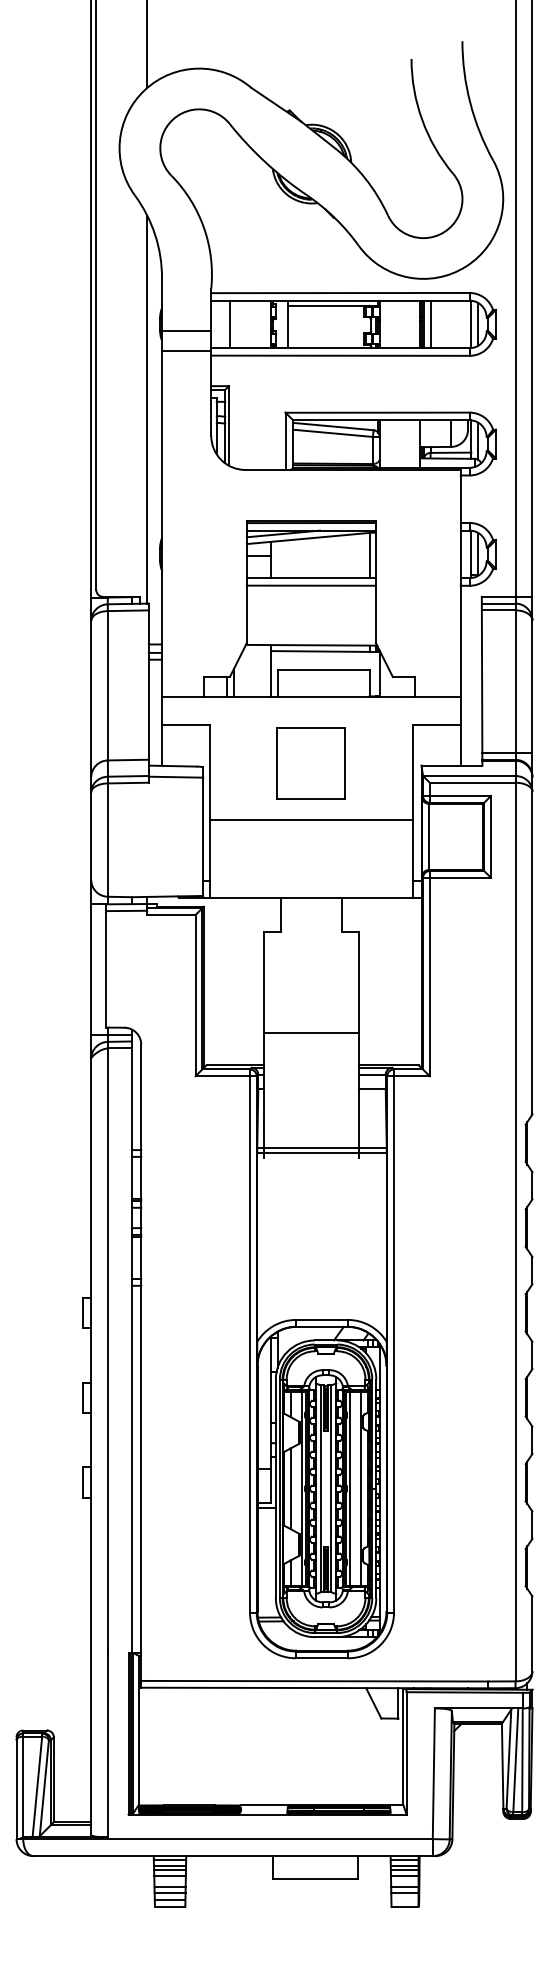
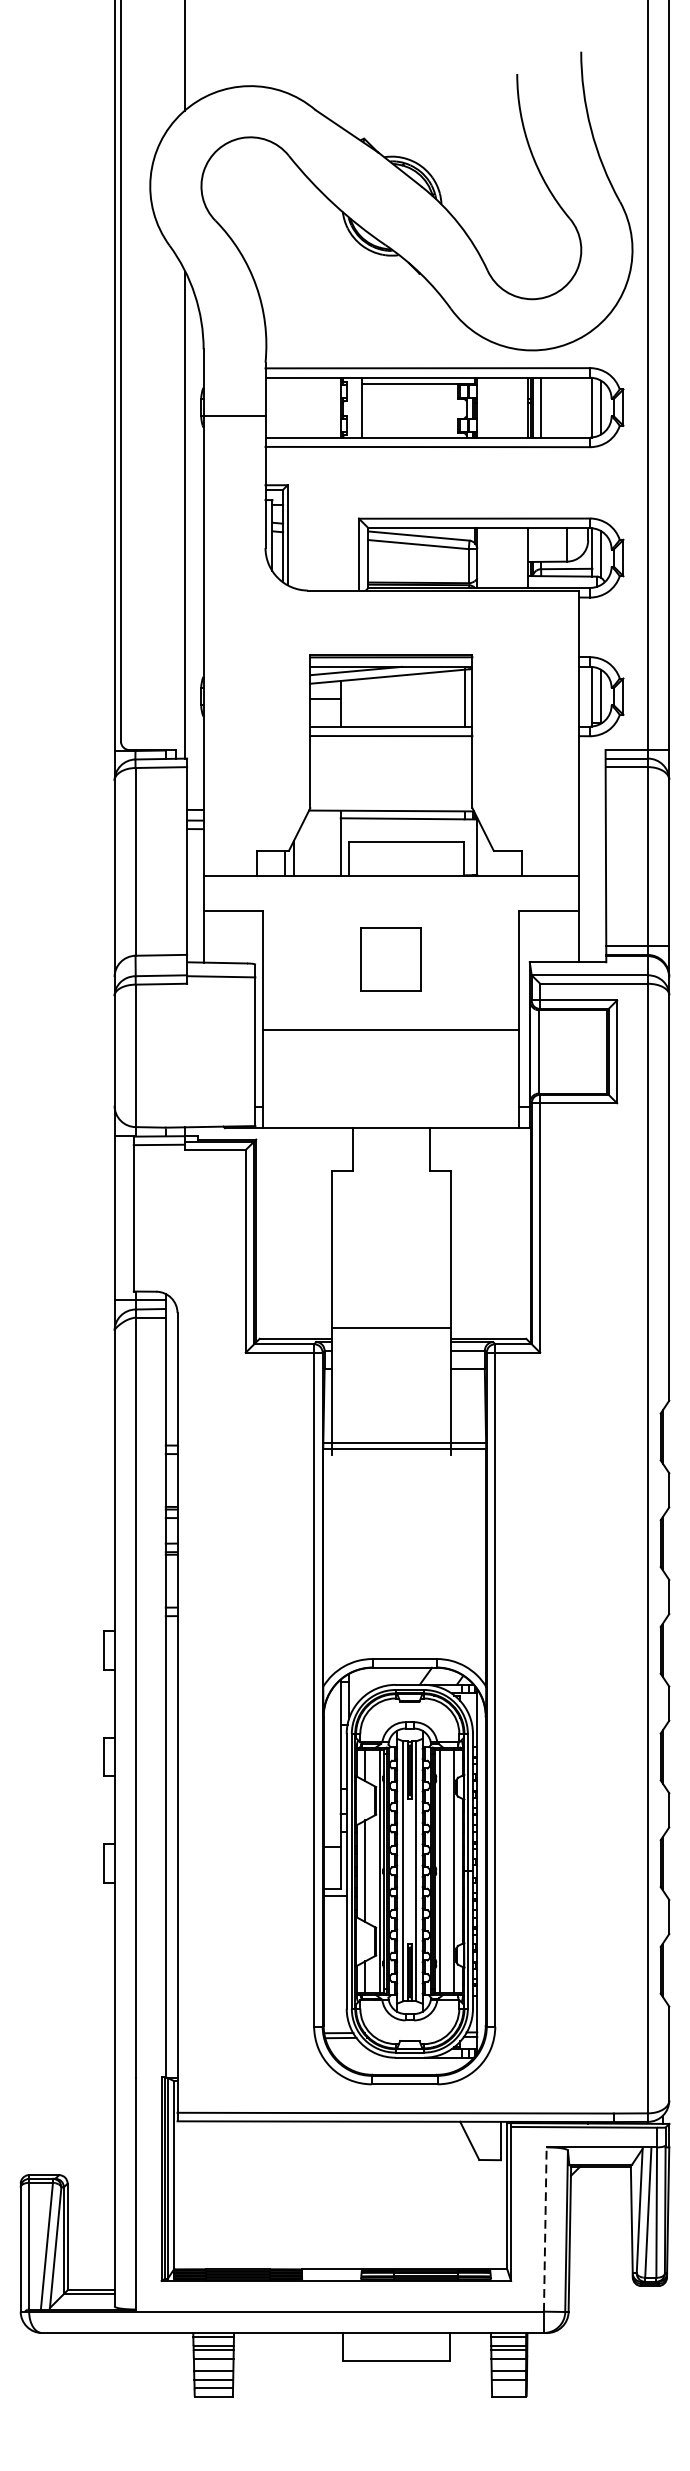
line: (230, 324) -> (289, 407), removed
line: (186, 351) -> (234, 441), removed
part: (310, 763) -> (390, 959), size x0.7
line: (310, 1033) -> (390, 1327), moved
line: (433, 1773) -> (544, 2229), solid -> dashed

